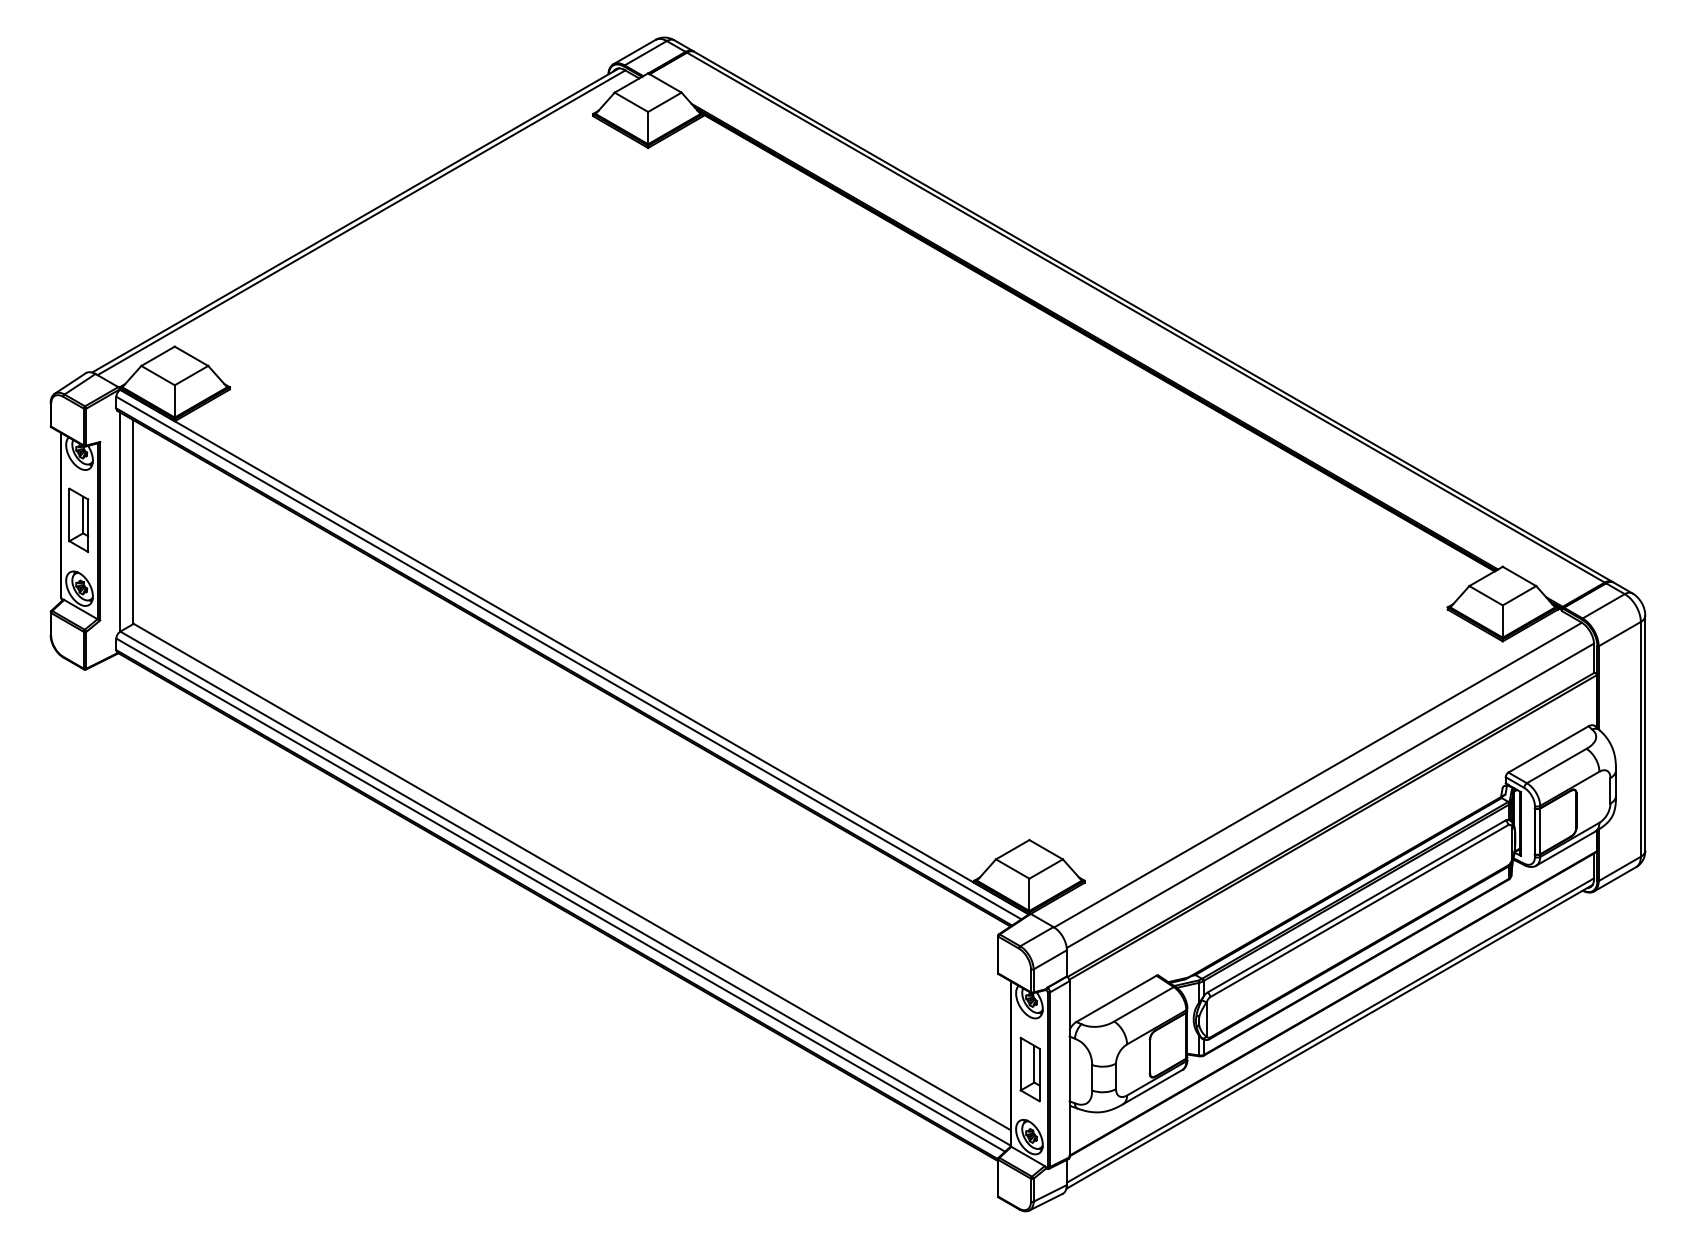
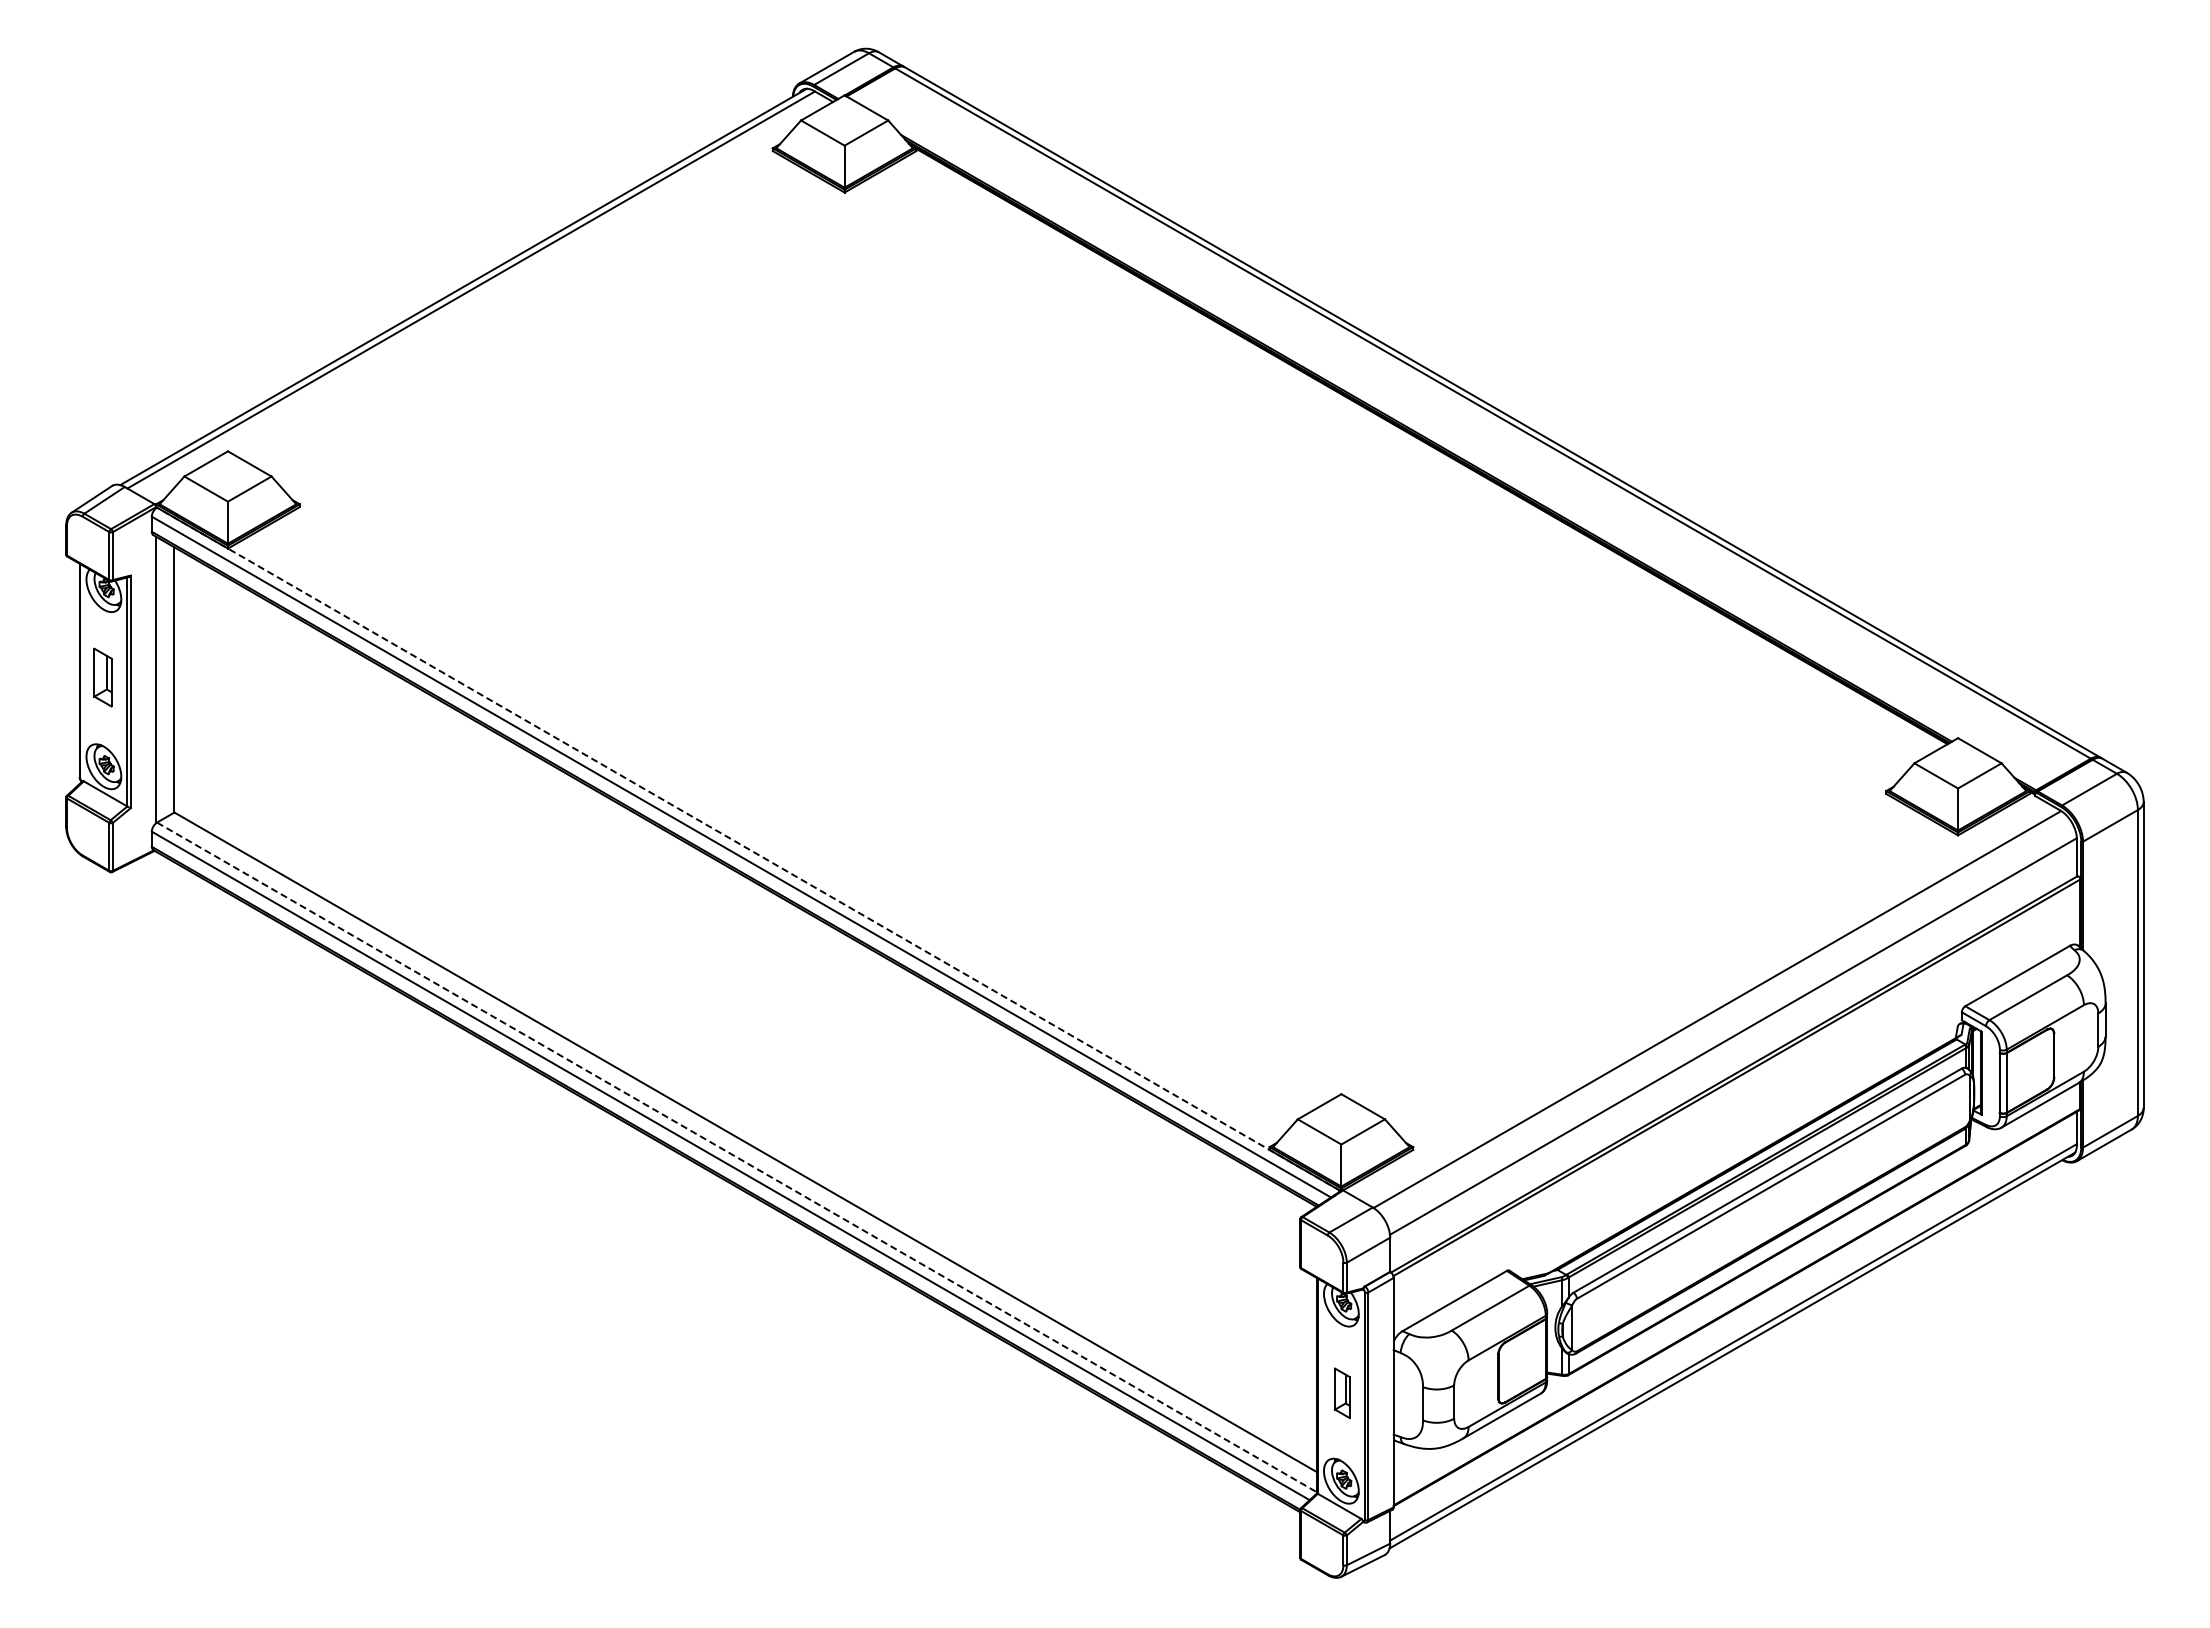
part: (78, 520) -> (102, 677), size x0.7
line: (574, 652) -> (748, 849), solid -> dashed
line: (565, 888) -> (737, 1157), solid -> dashed
part: (1030, 1069) -> (1342, 1393), size x0.6

